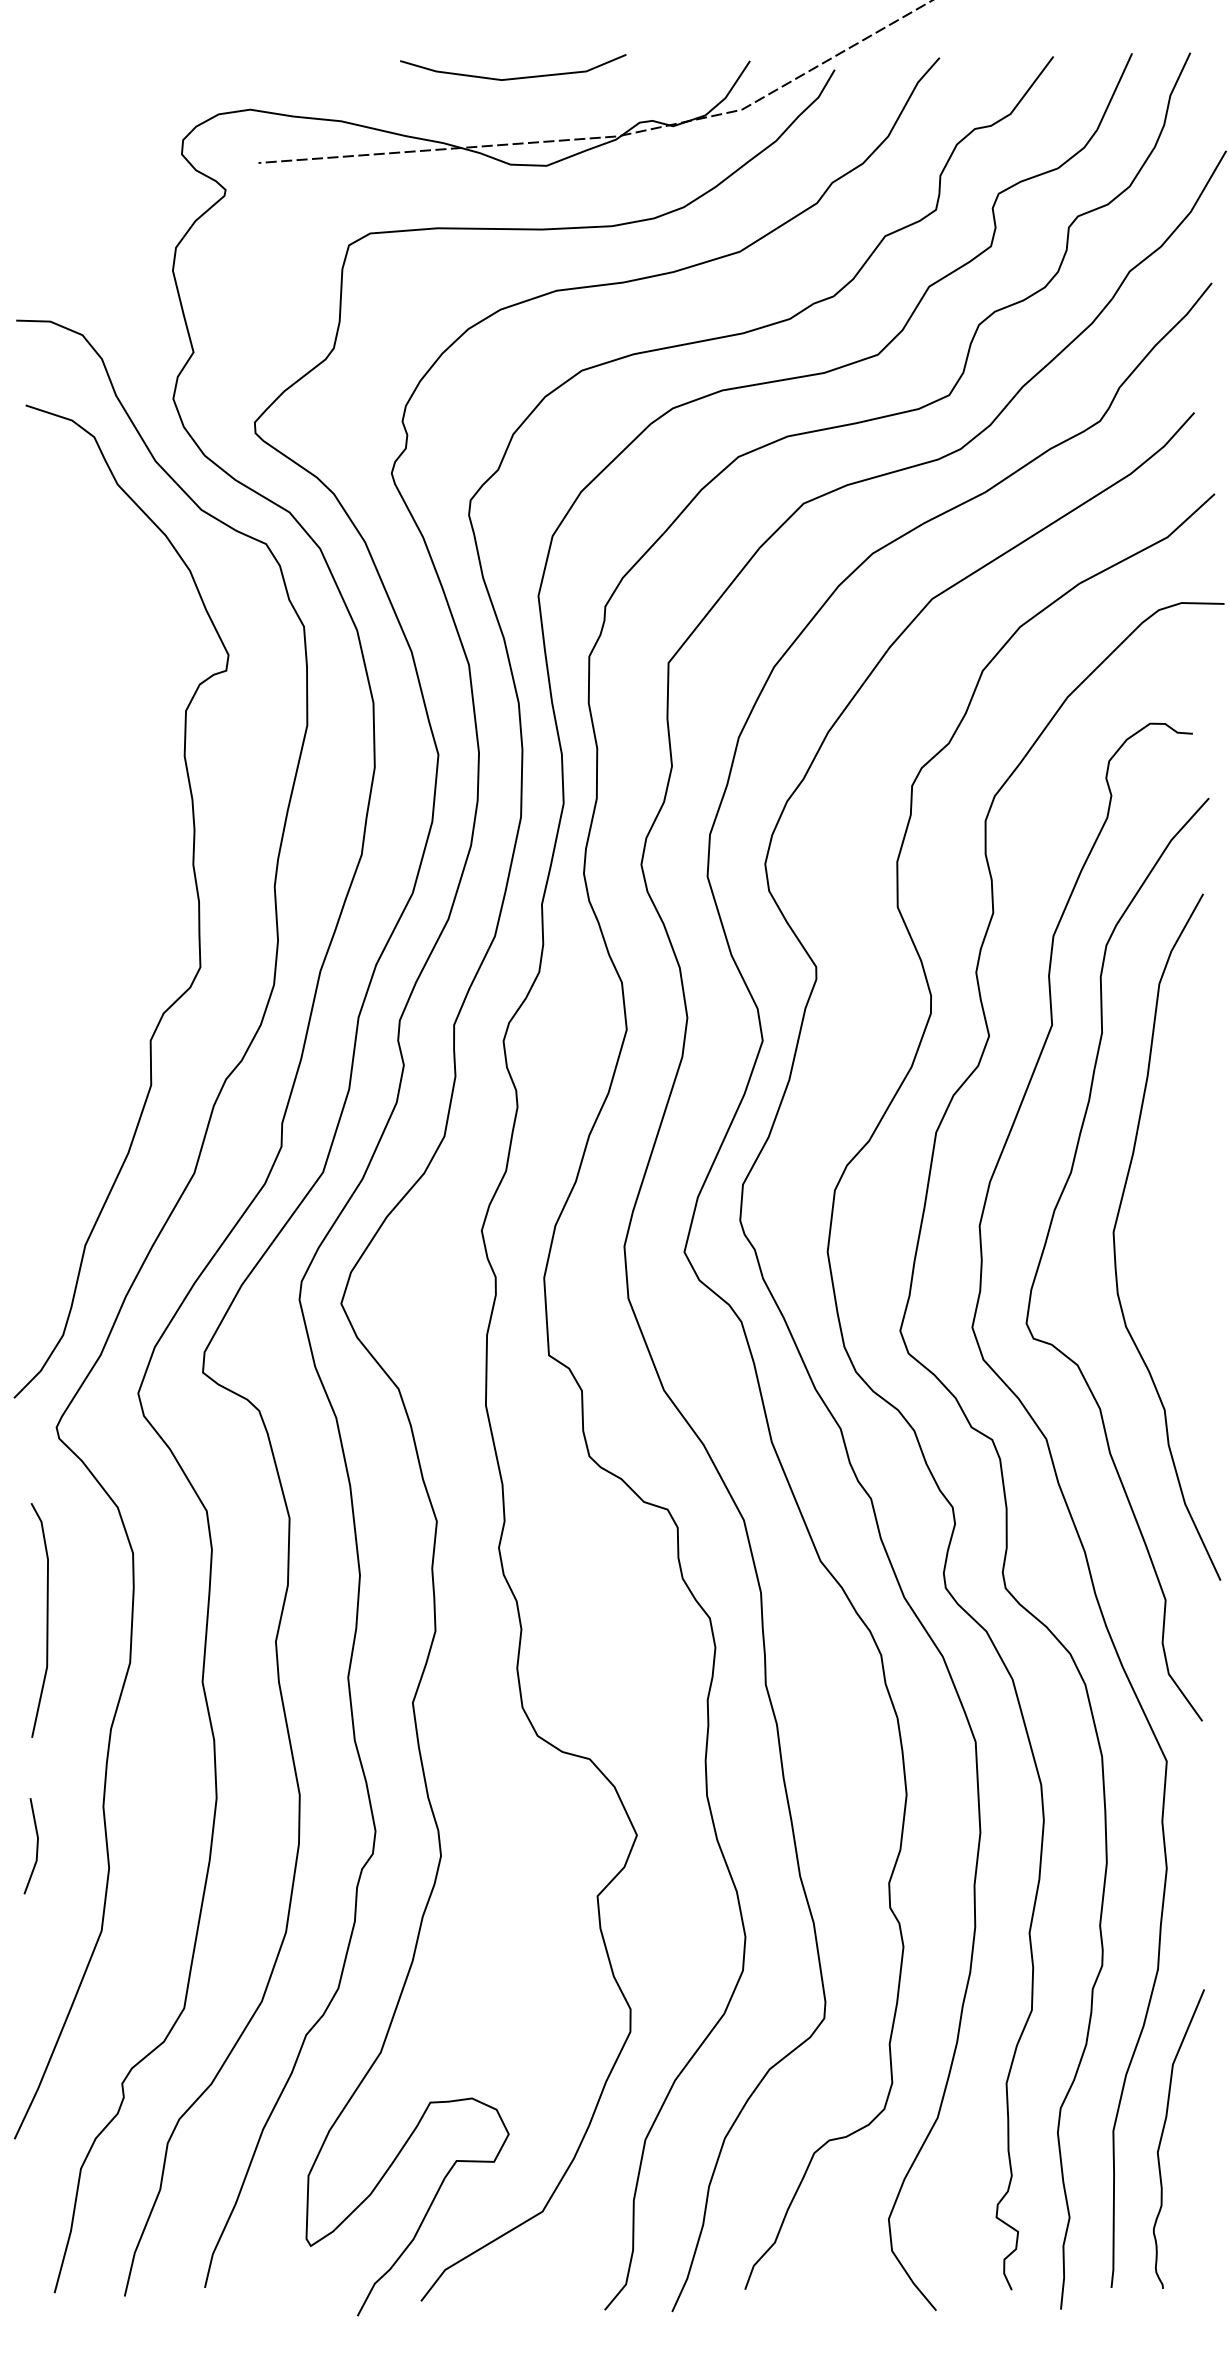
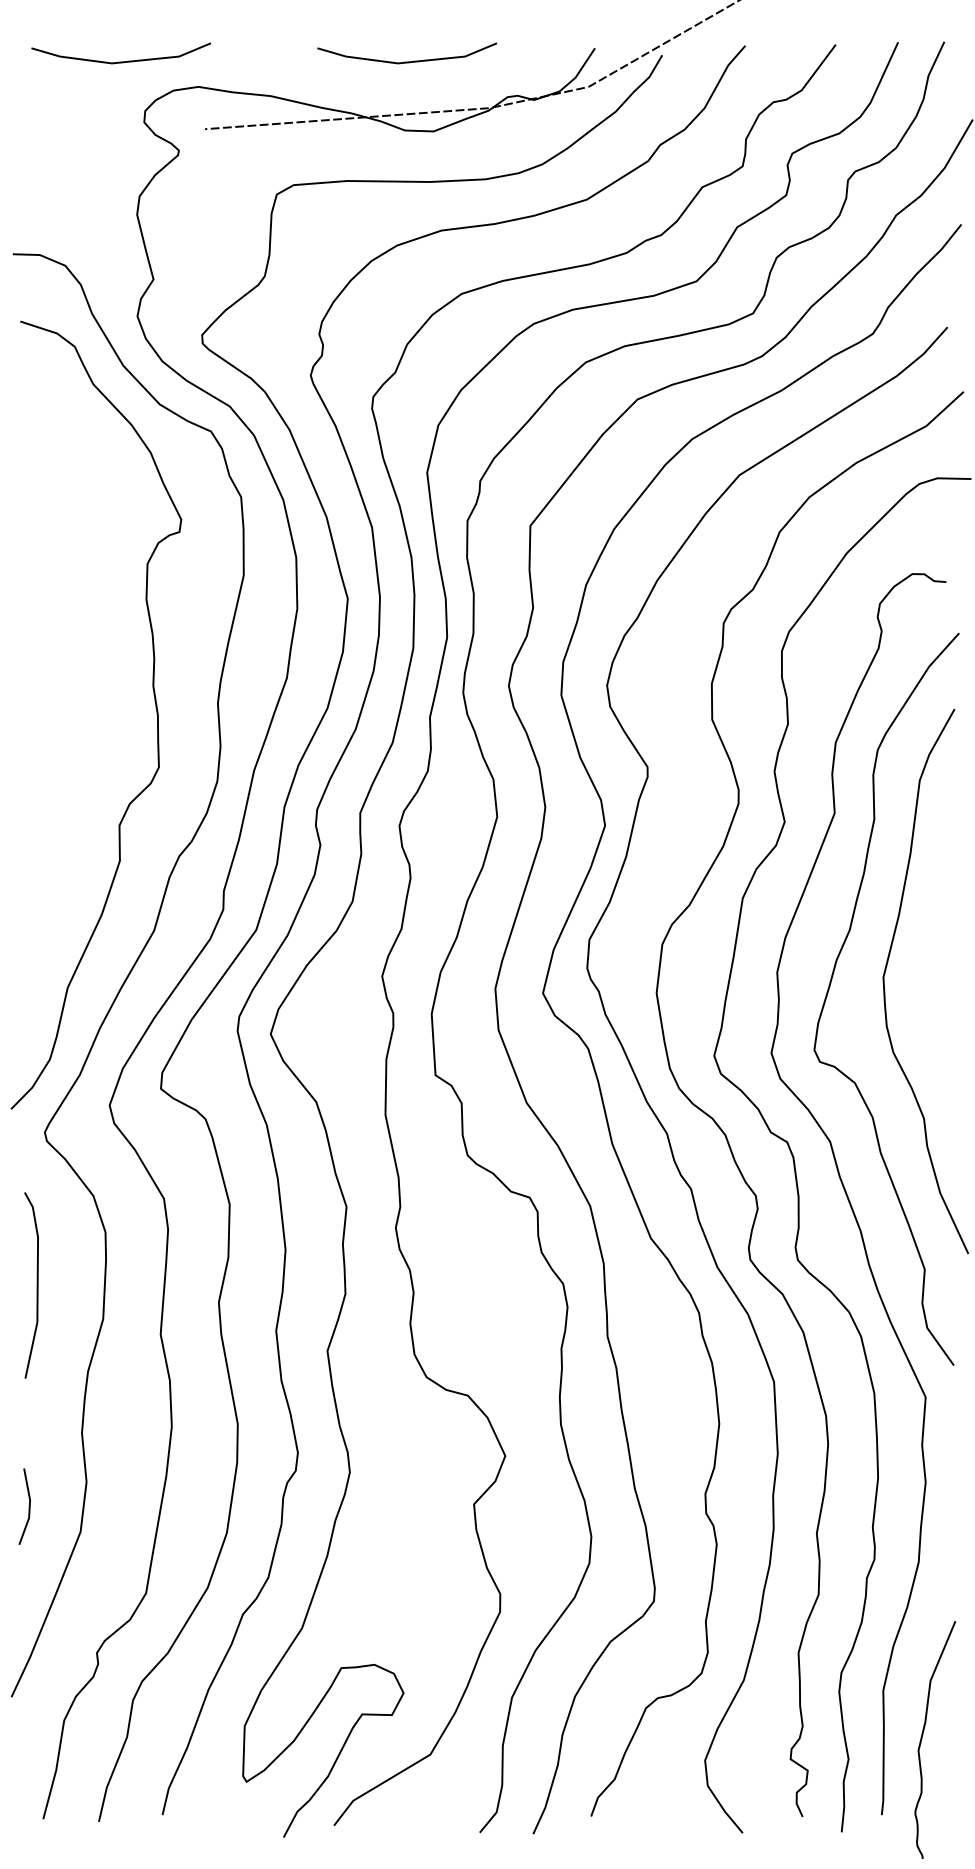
line: (151, 77) -> (120, 61), added
line: (35, 1846) -> (28, 1506), moved
curve: (1164, 2133) -> (923, 1735), moved

